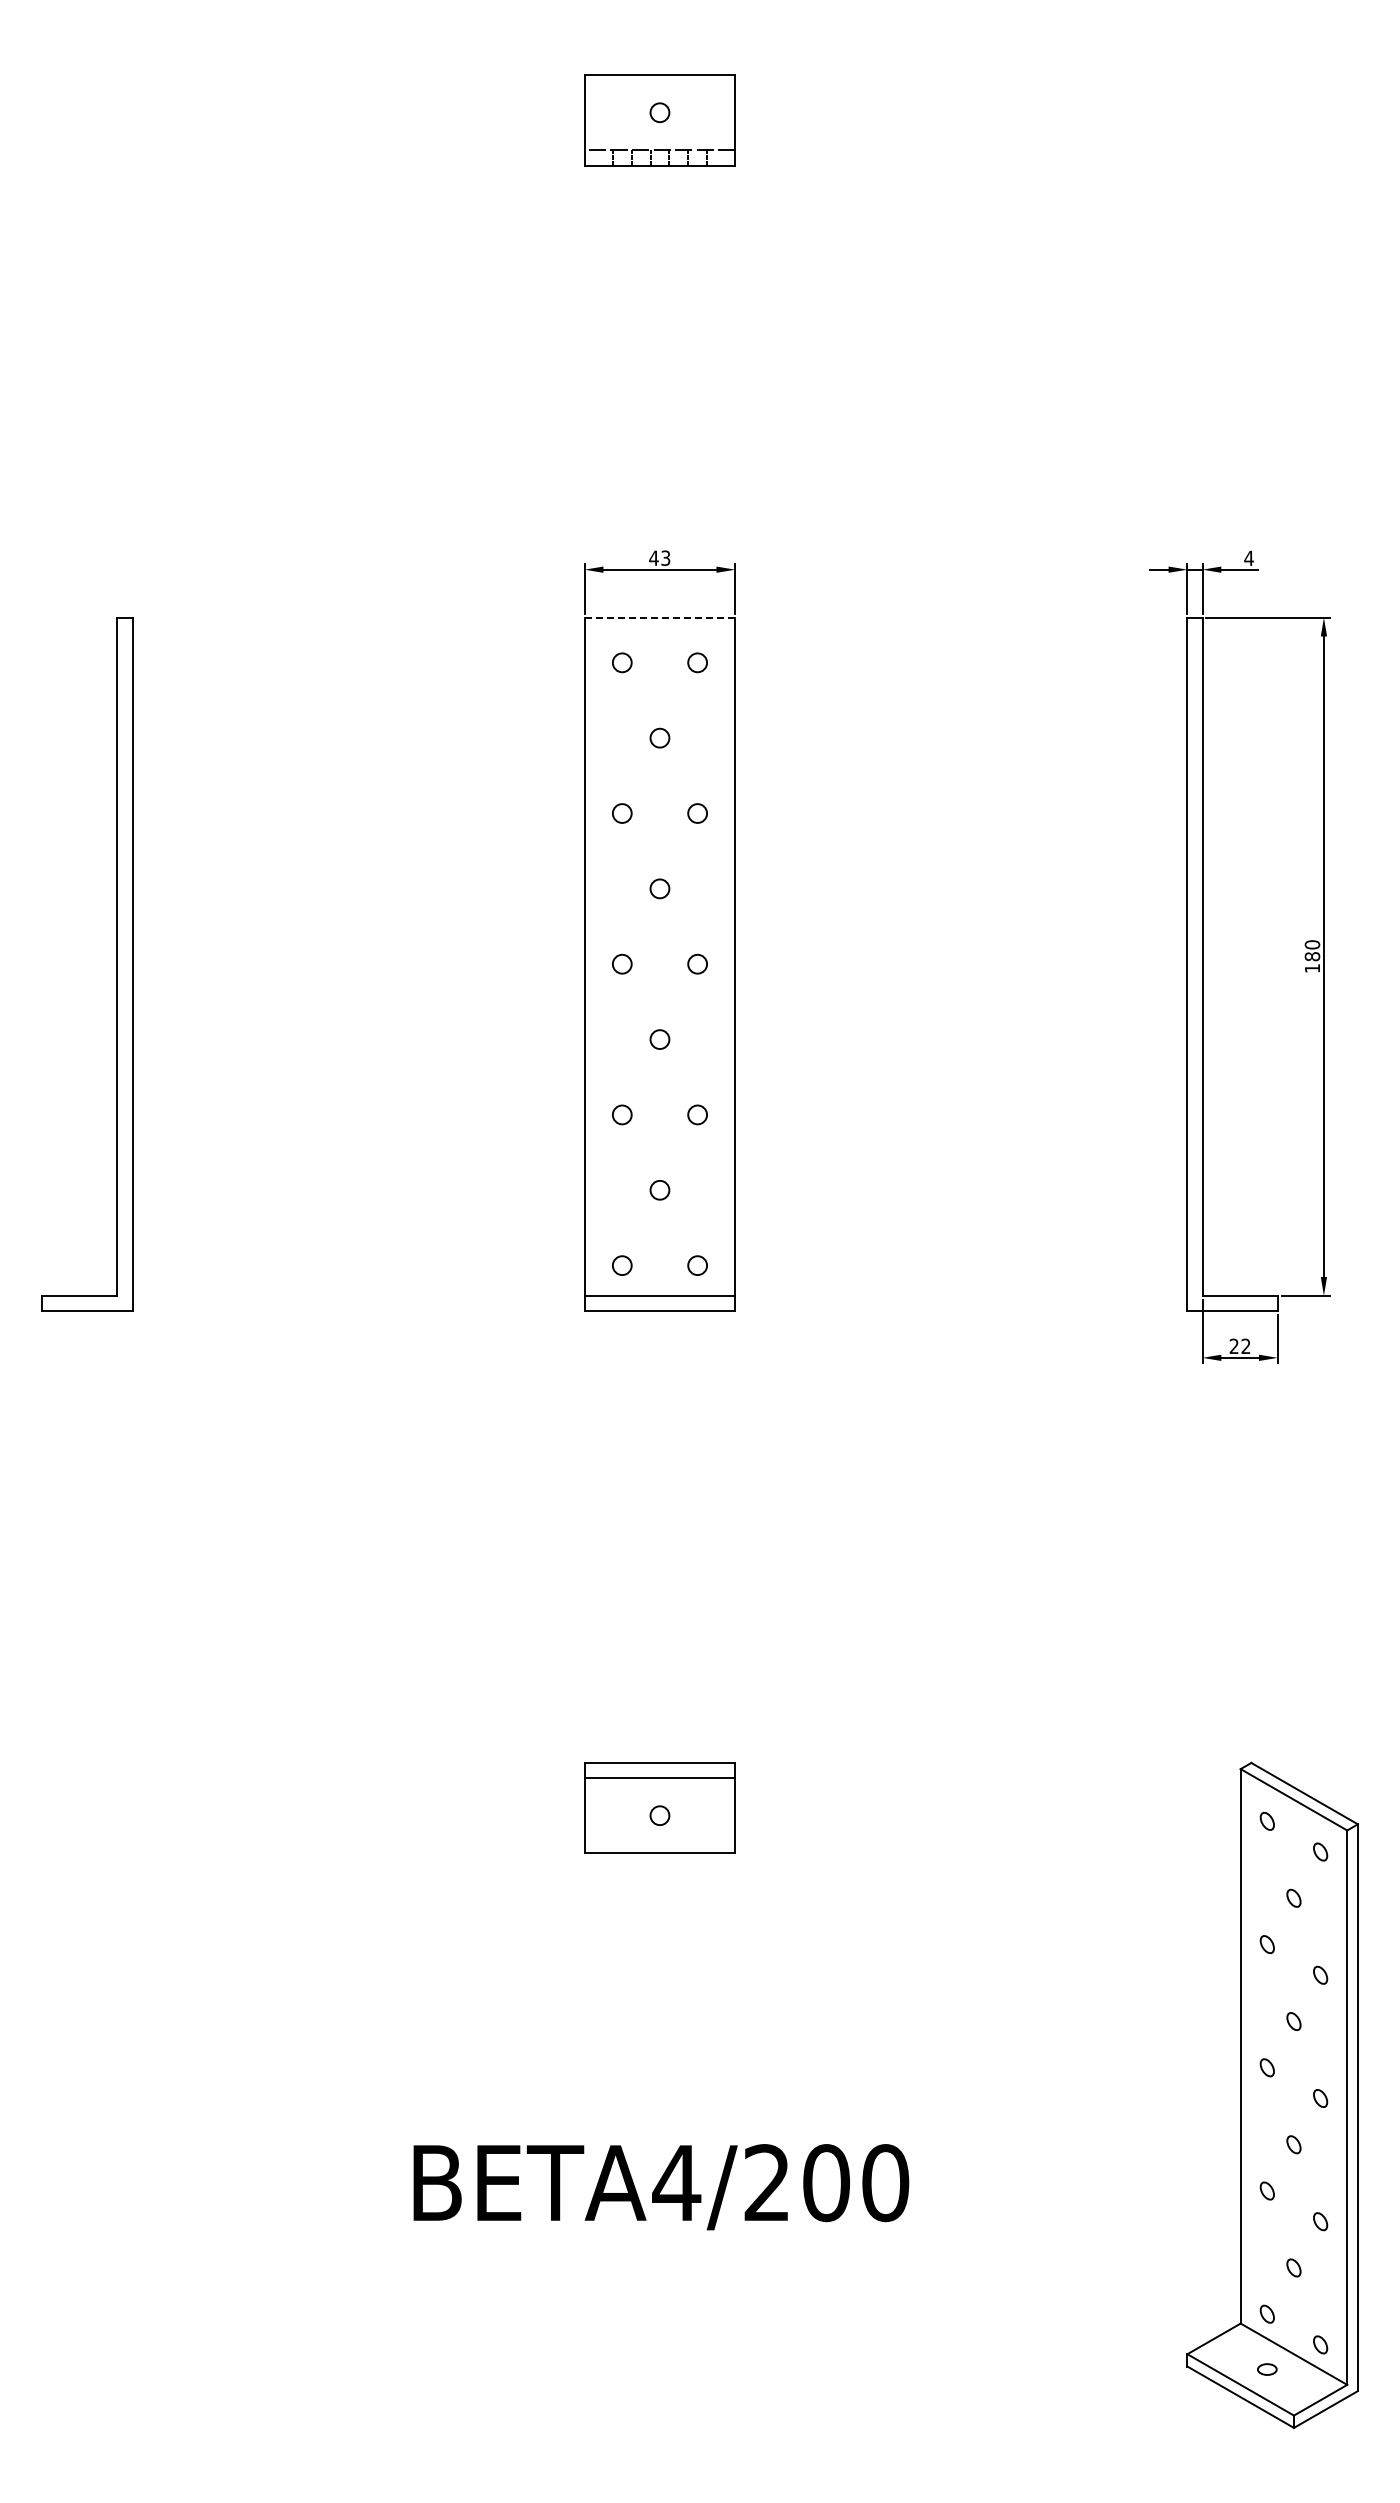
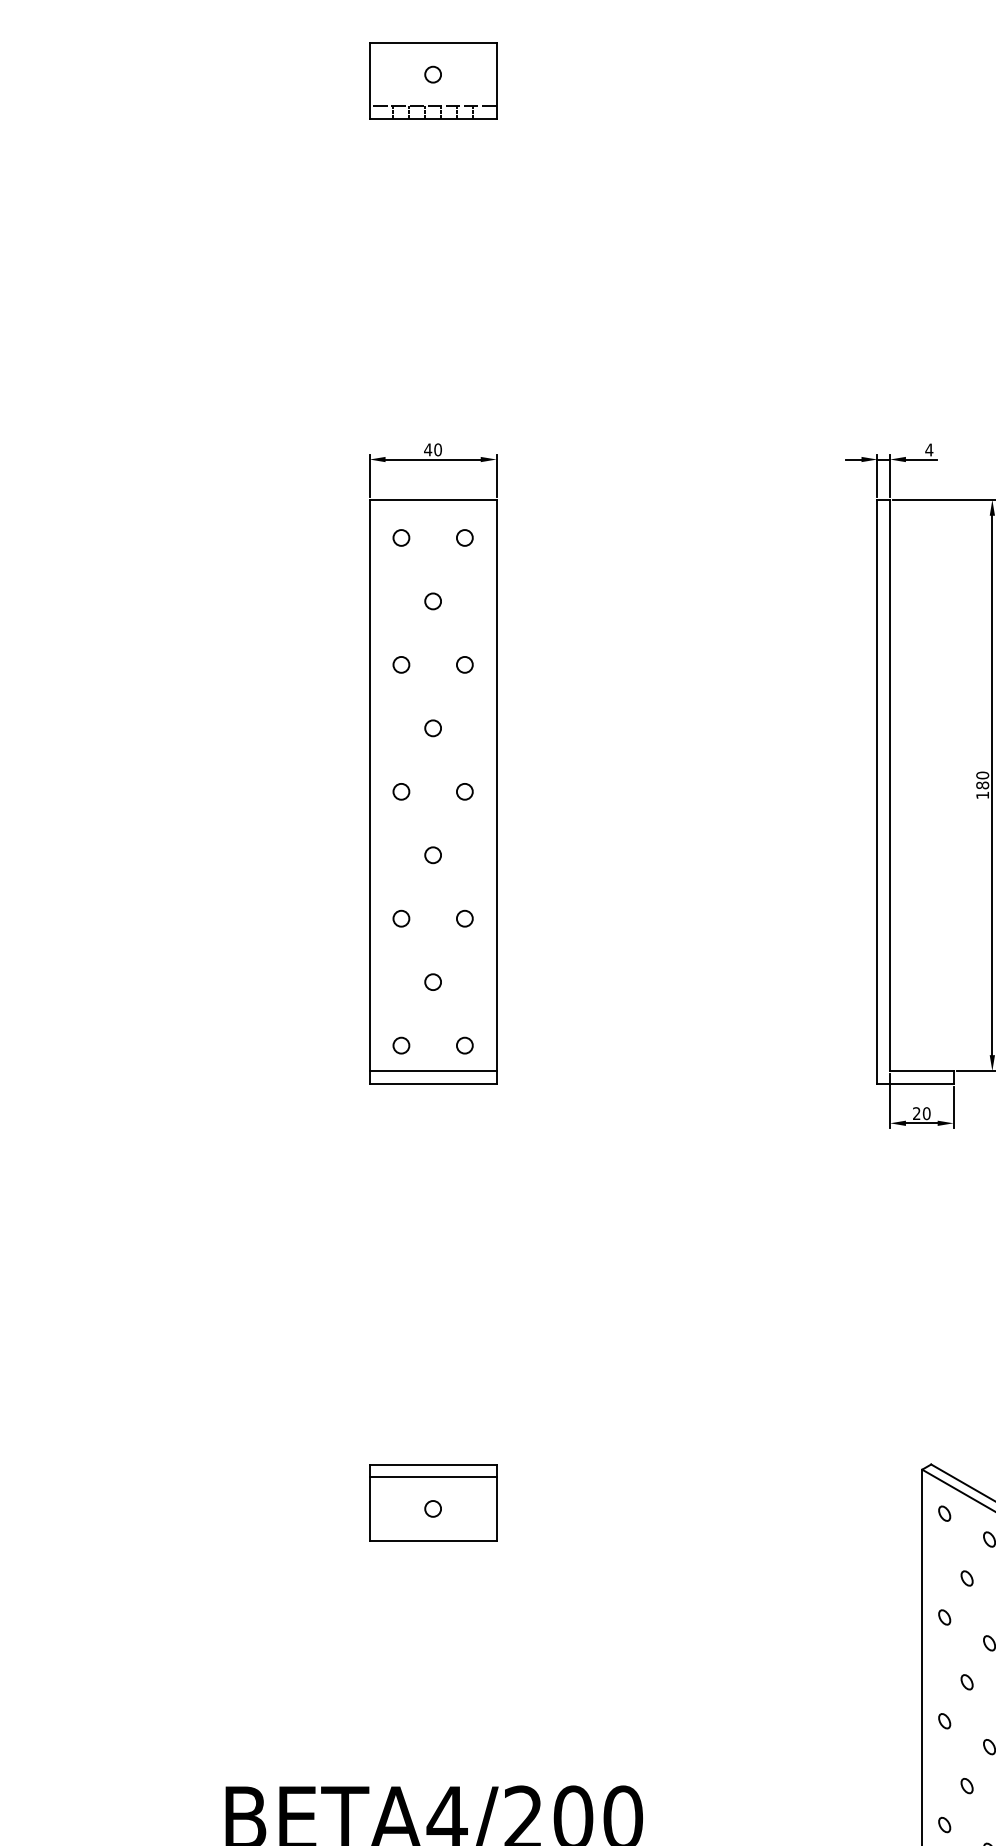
text: (665, 557) -> (437, 449), 43 -> 40
line: (659, 617) -> (432, 499), dashed -> solid
text: (1245, 1346) -> (926, 1113), 22 -> 20

